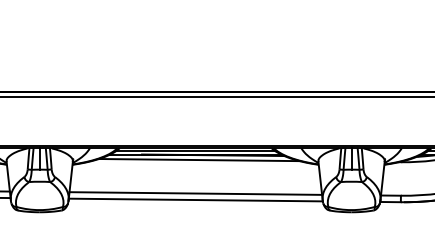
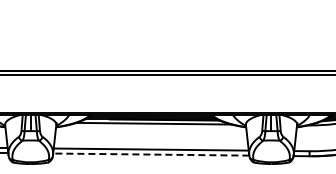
line: (194, 199) -> (150, 154), solid -> dashed

